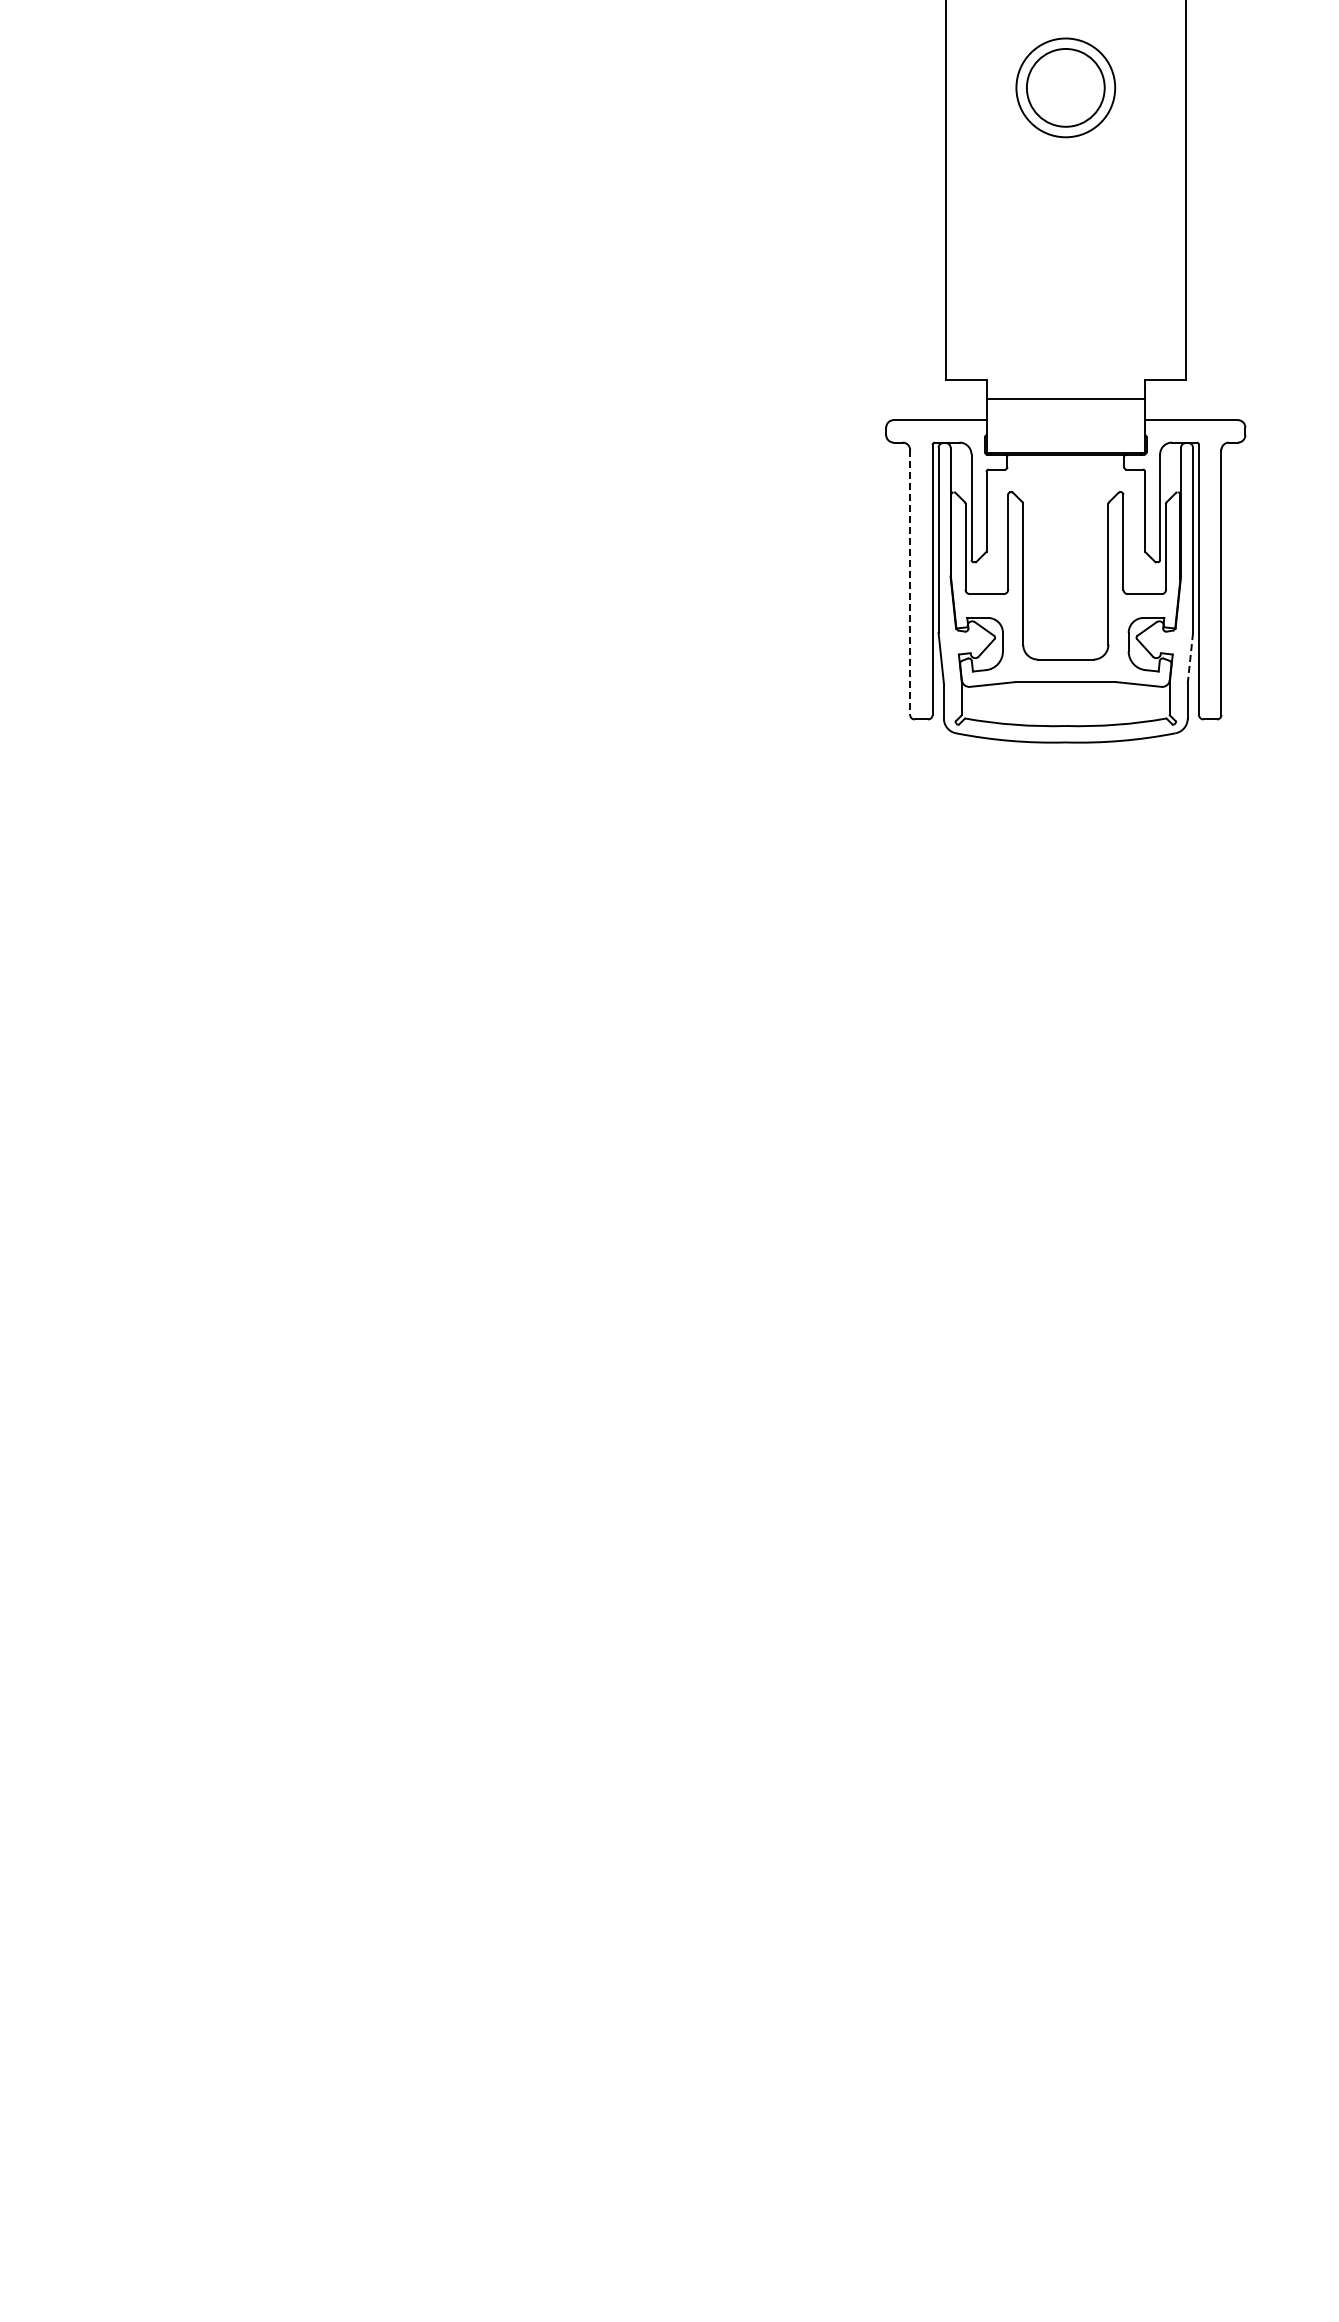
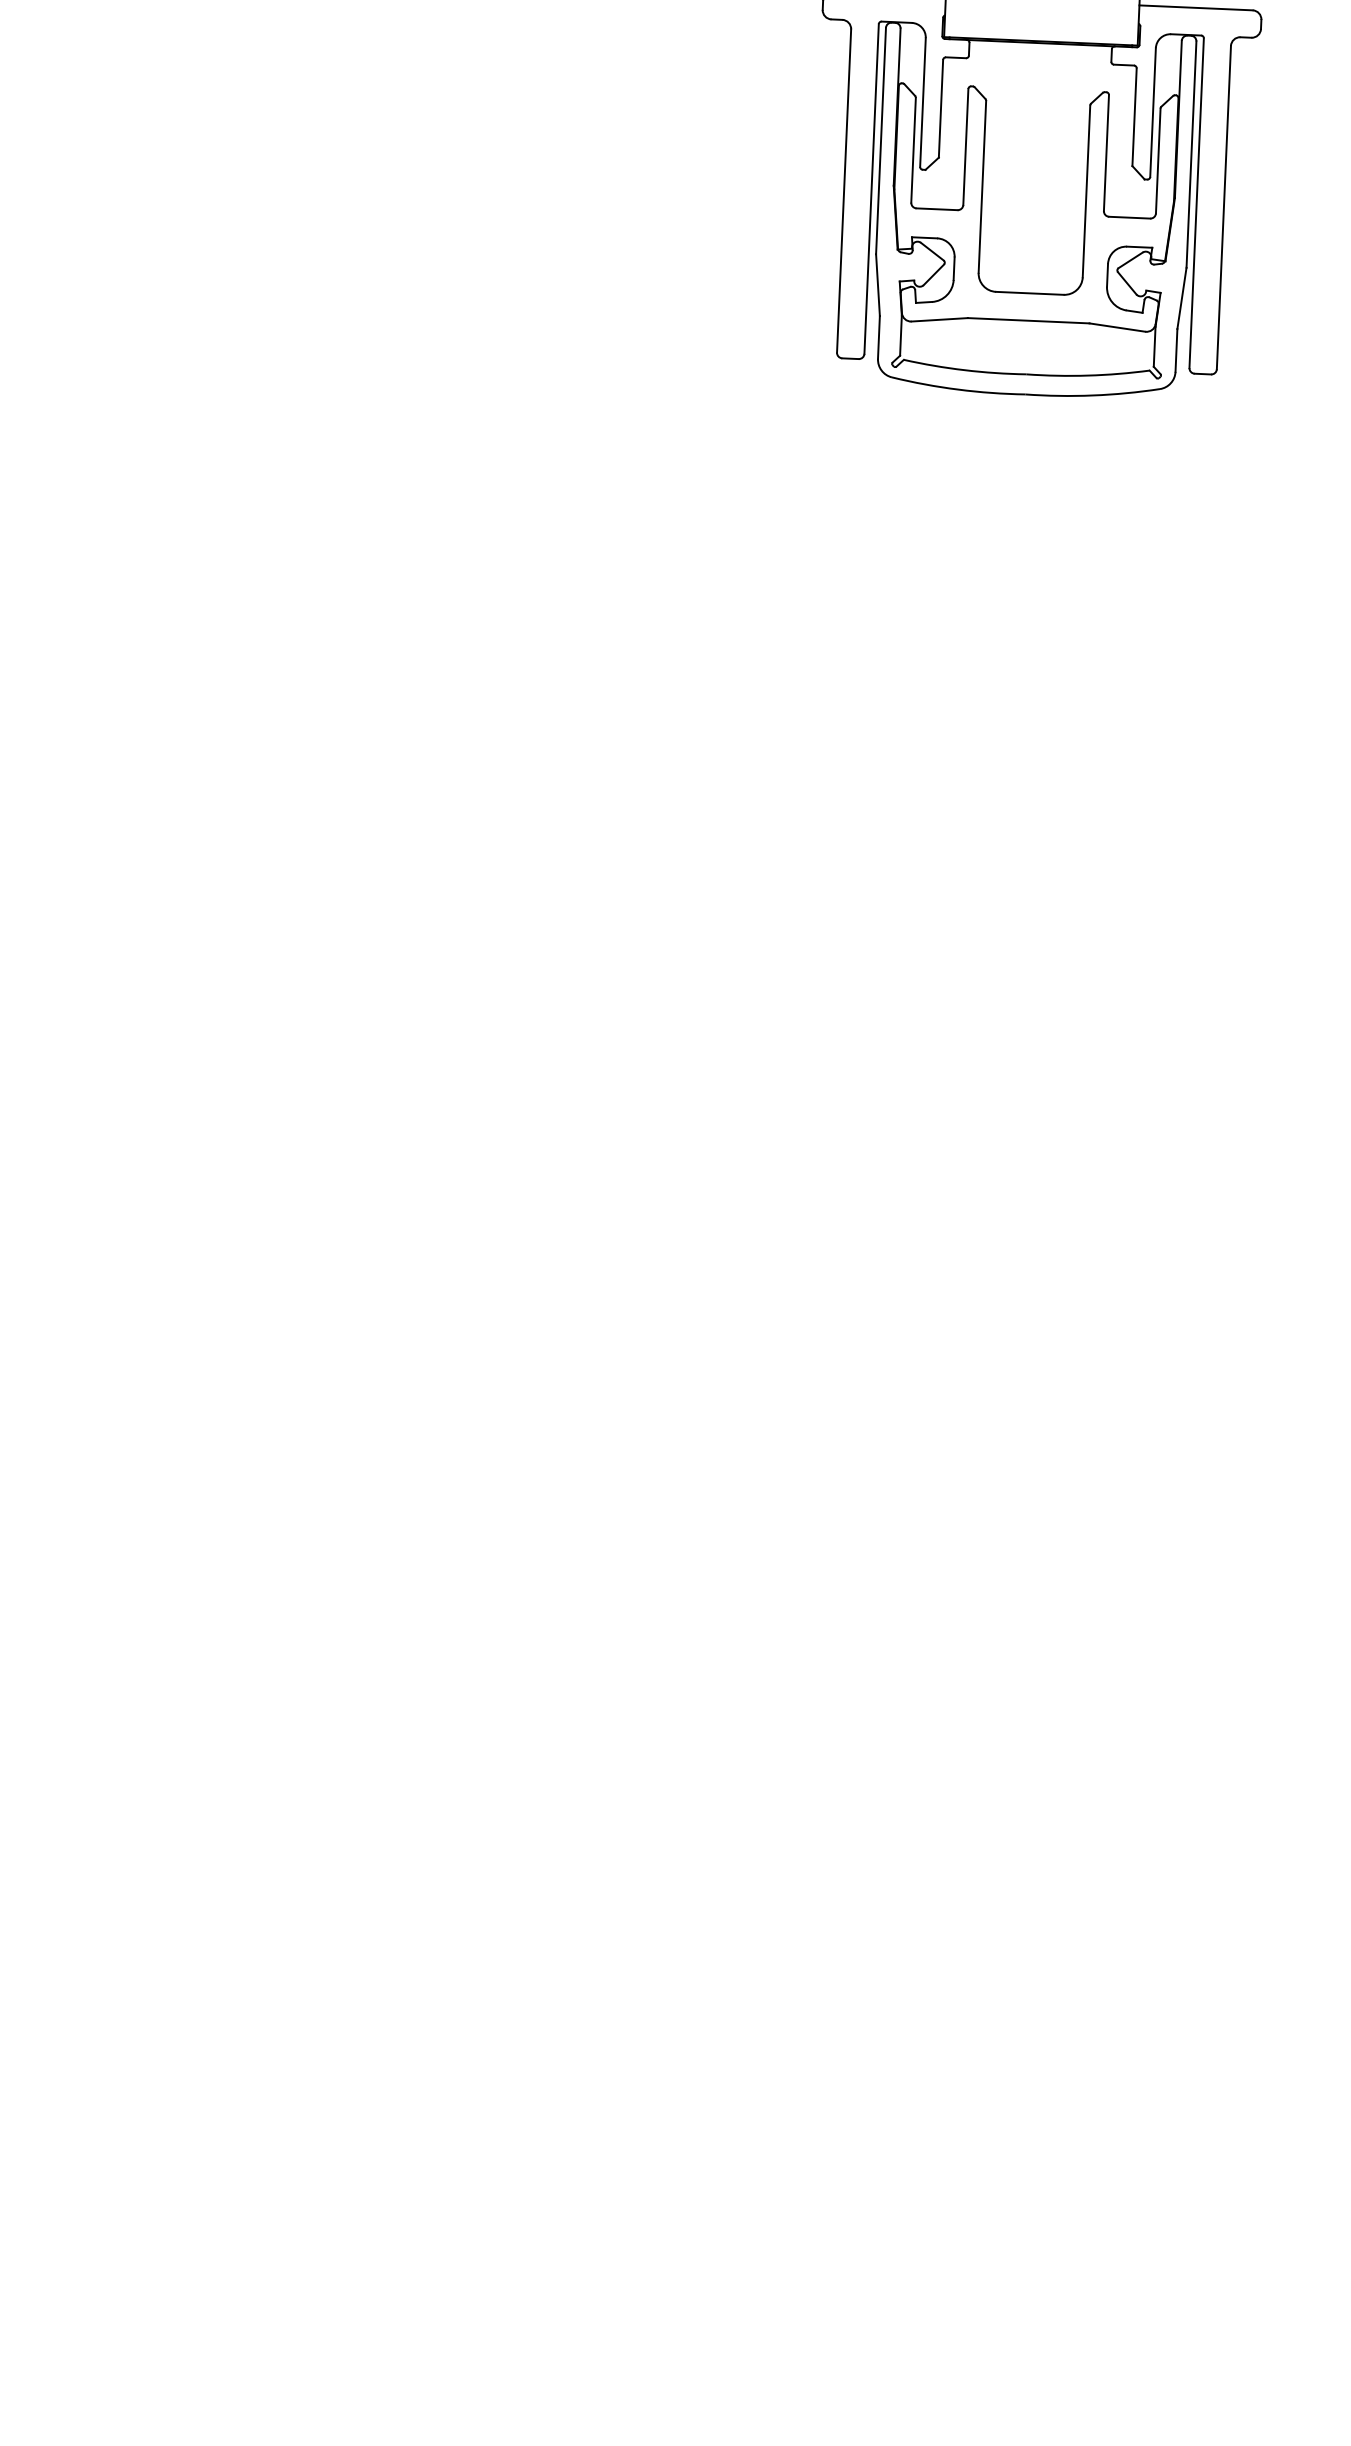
line: (910, 583) -> (844, 192), dashed -> solid
line: (1190, 658) -> (1182, 298), dashed -> solid

